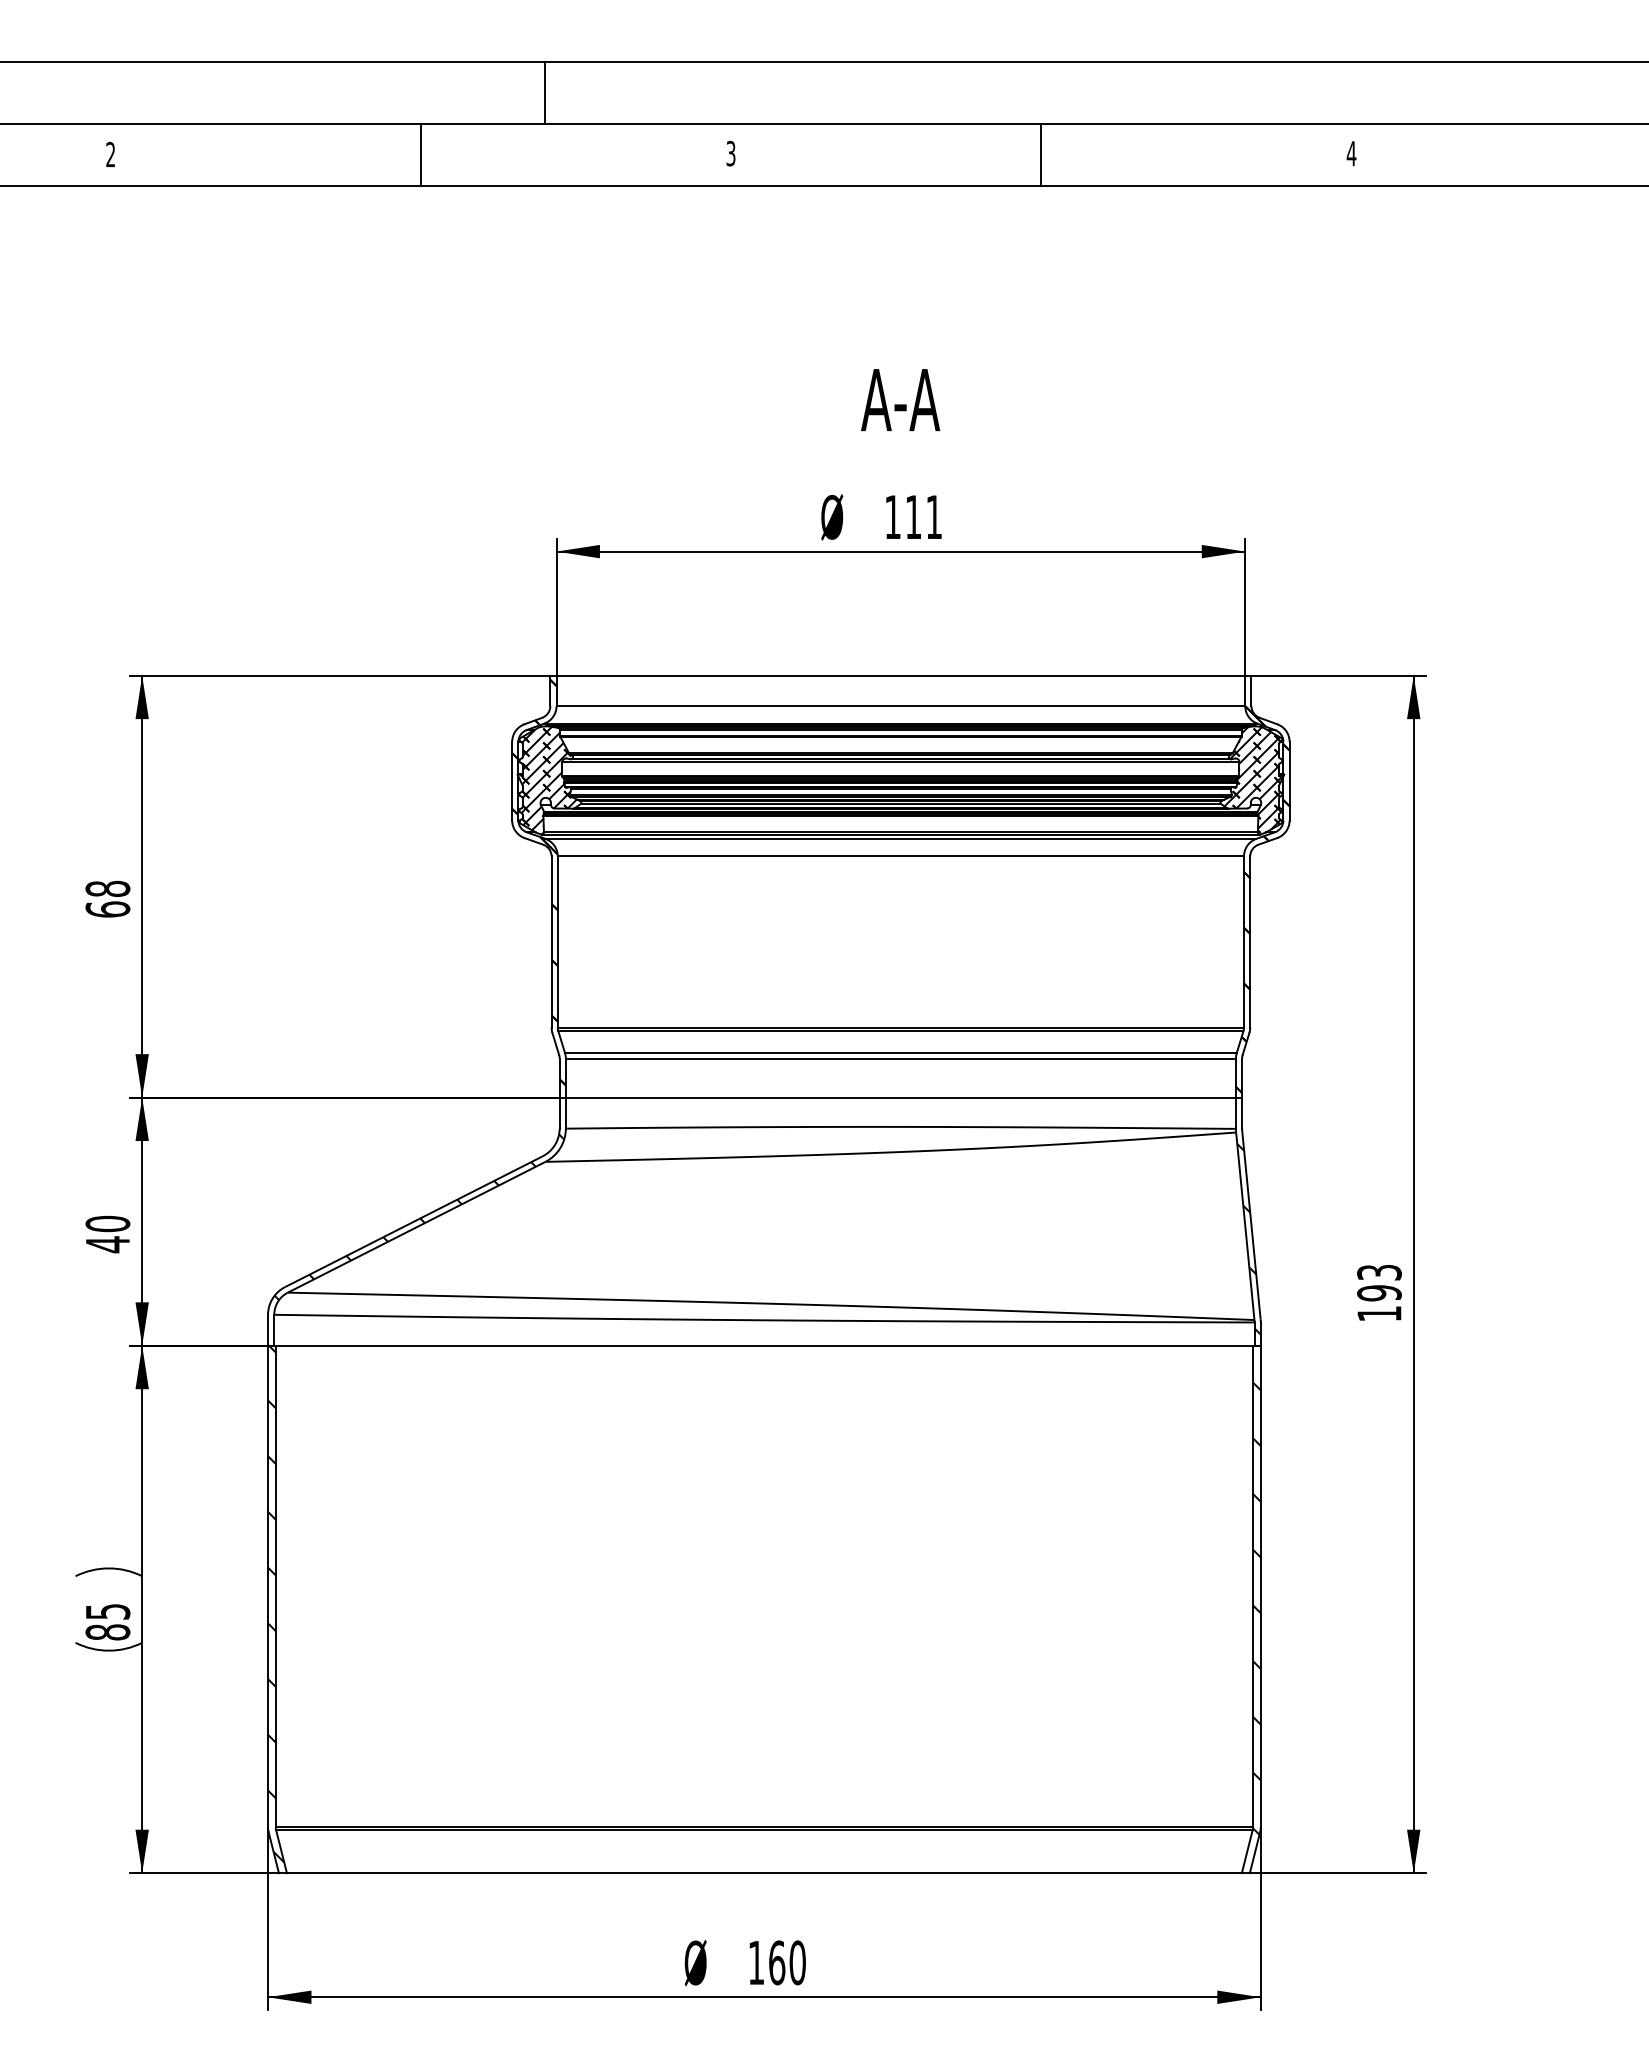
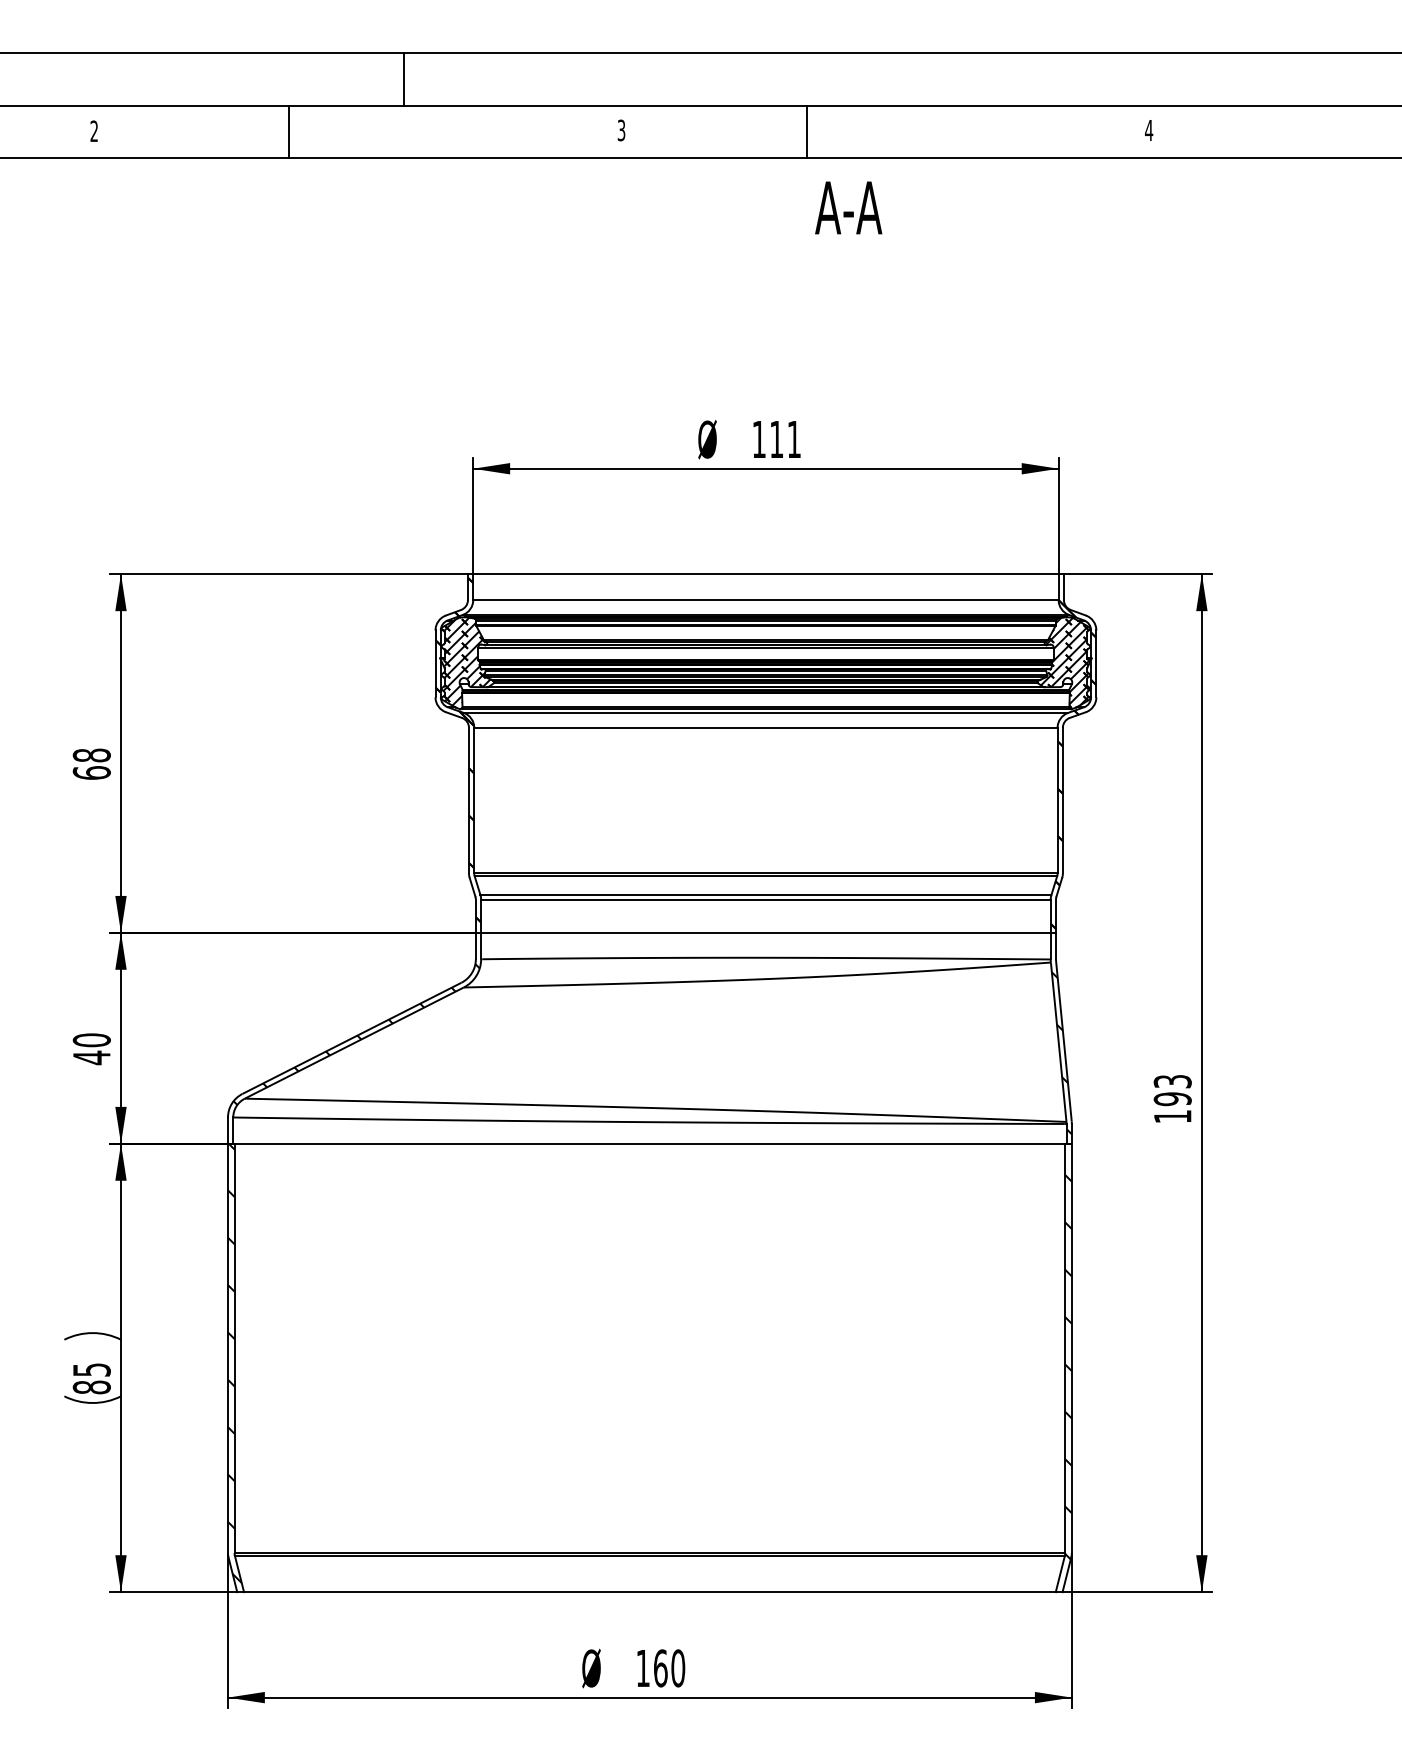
line: (545, 92) -> (404, 78), moved
line: (420, 154) -> (288, 131), moved
line: (1041, 154) -> (807, 131), moved
text: (900, 399) -> (848, 207), moved

